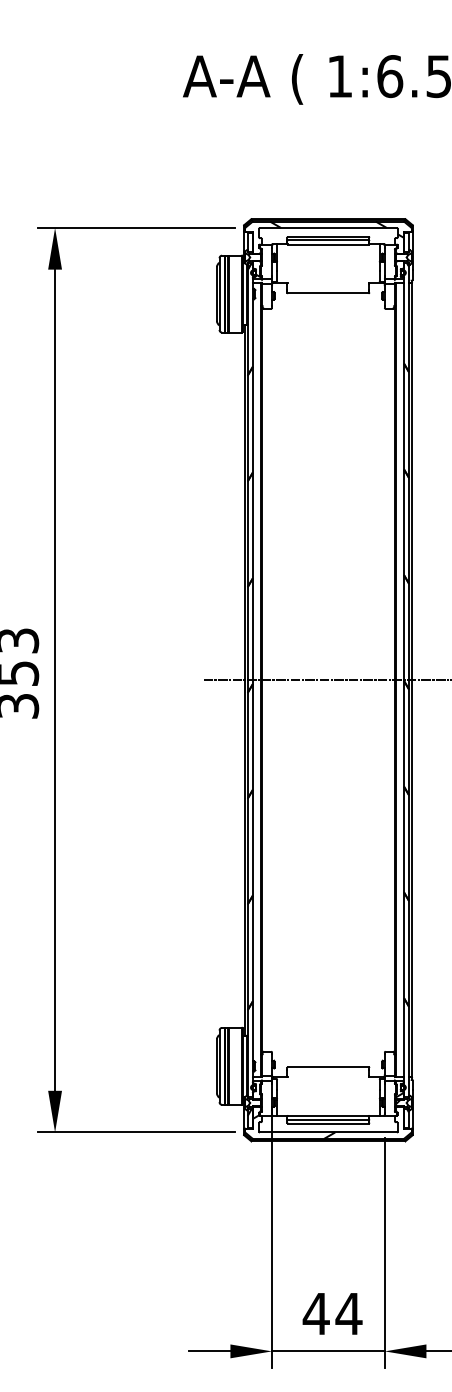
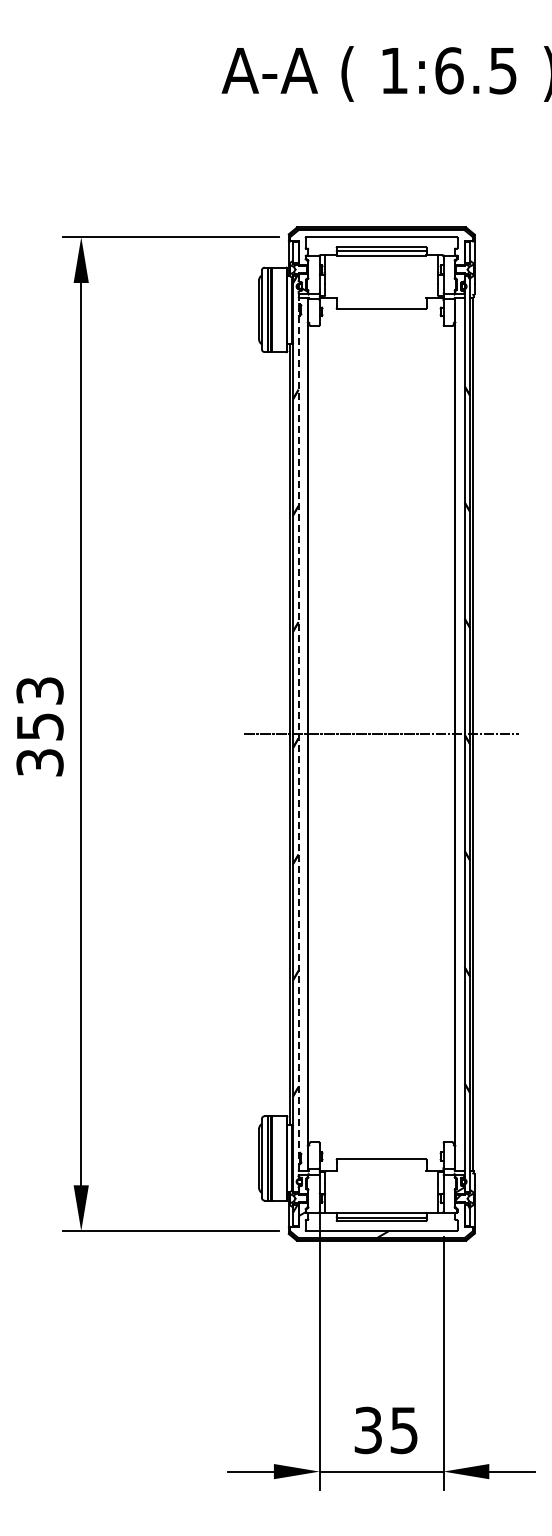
hatch: (336, 230) -> (390, 239), removed
line: (252, 679) -> (298, 733), solid -> dashed
text: (332, 1313) -> (386, 1430), 44 -> 35

